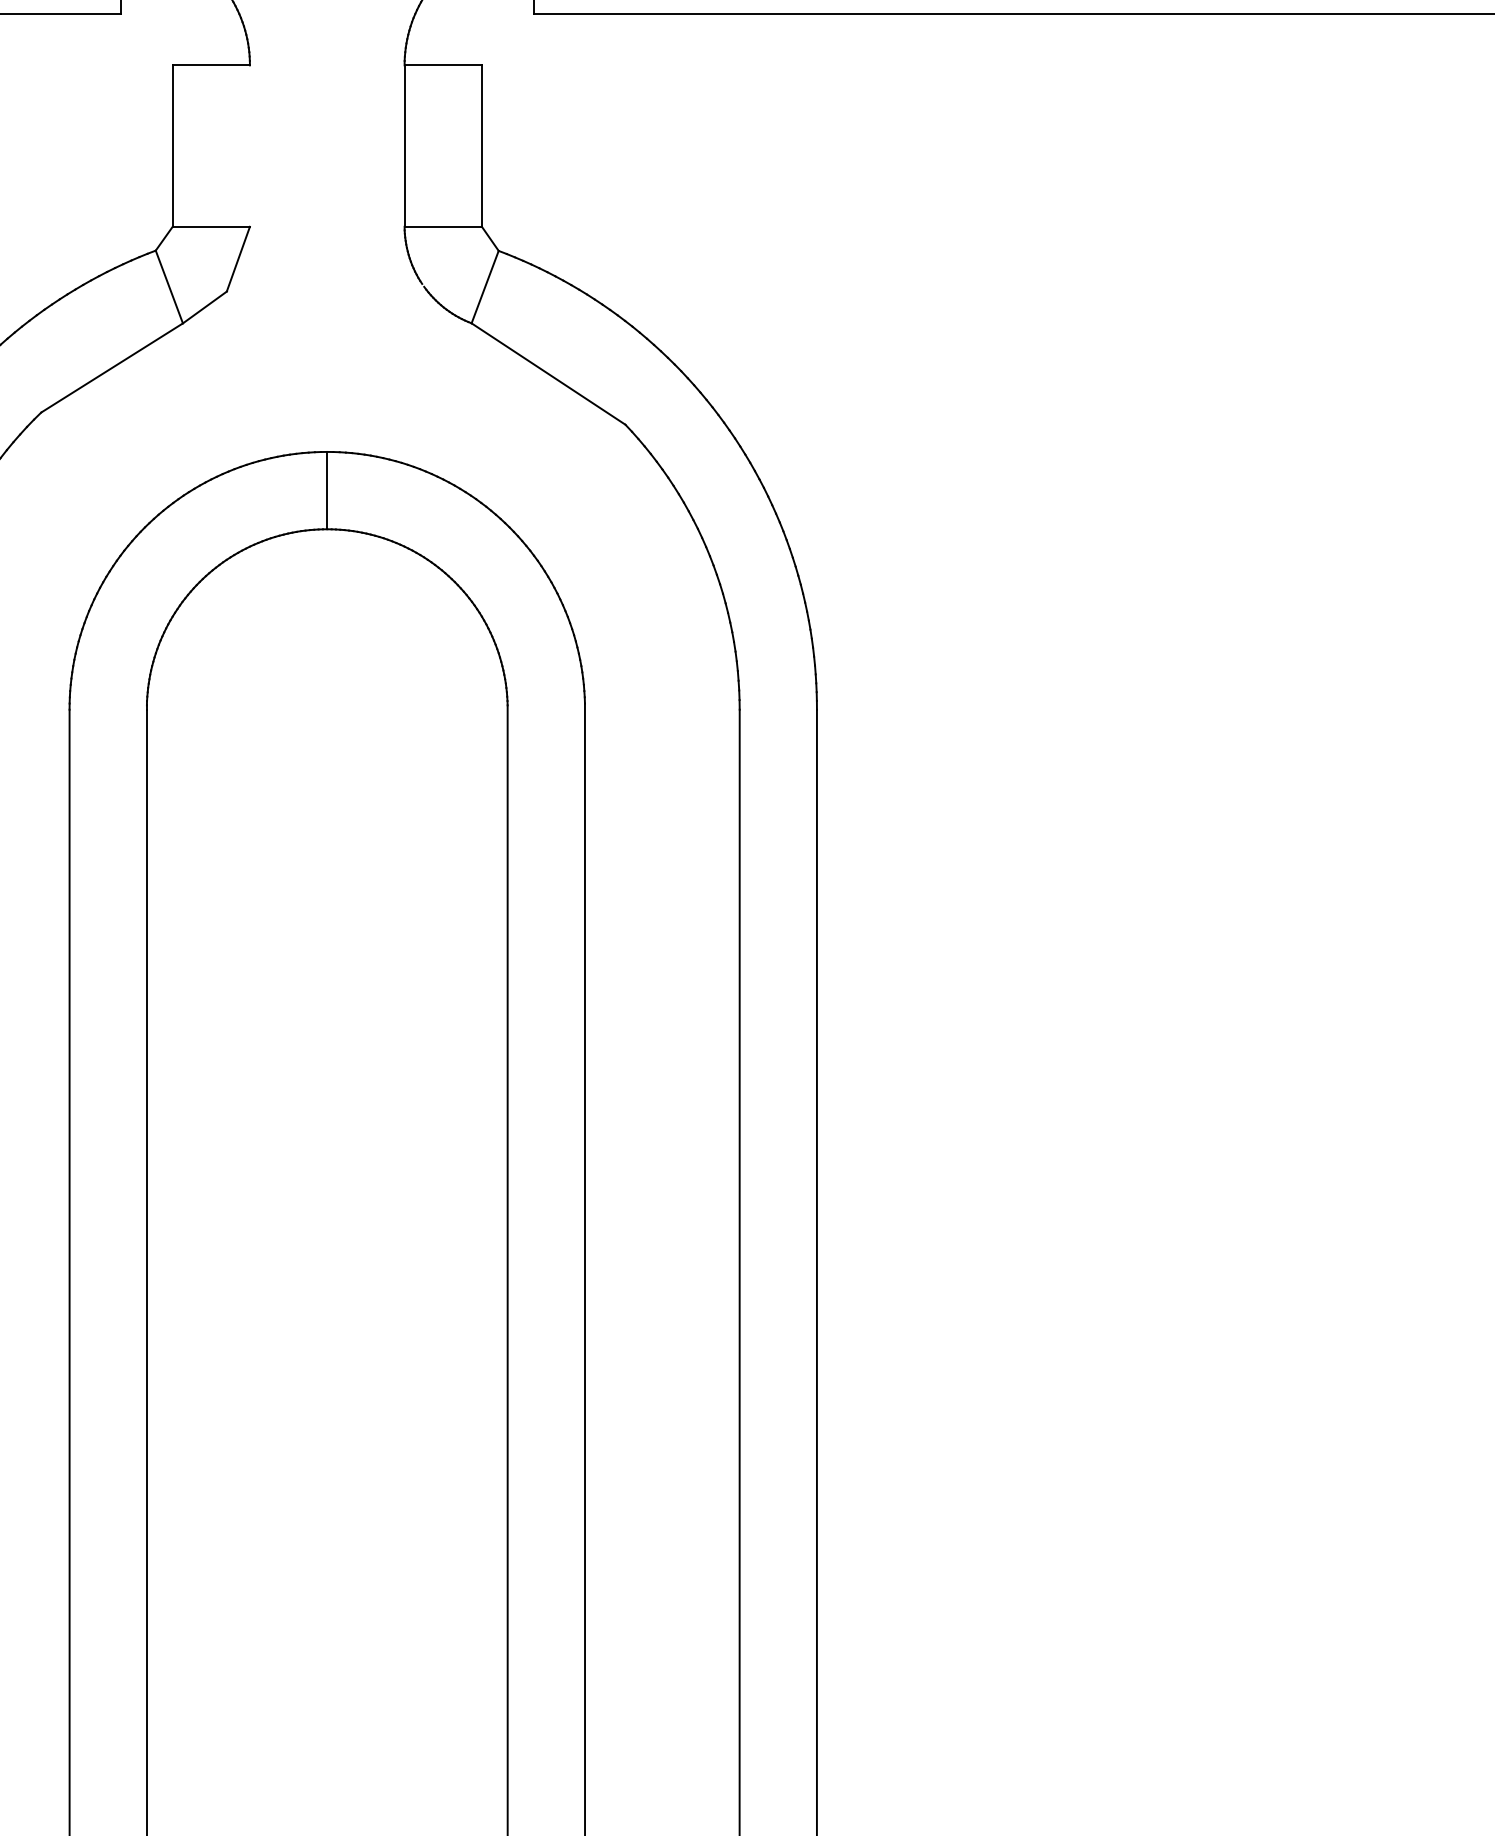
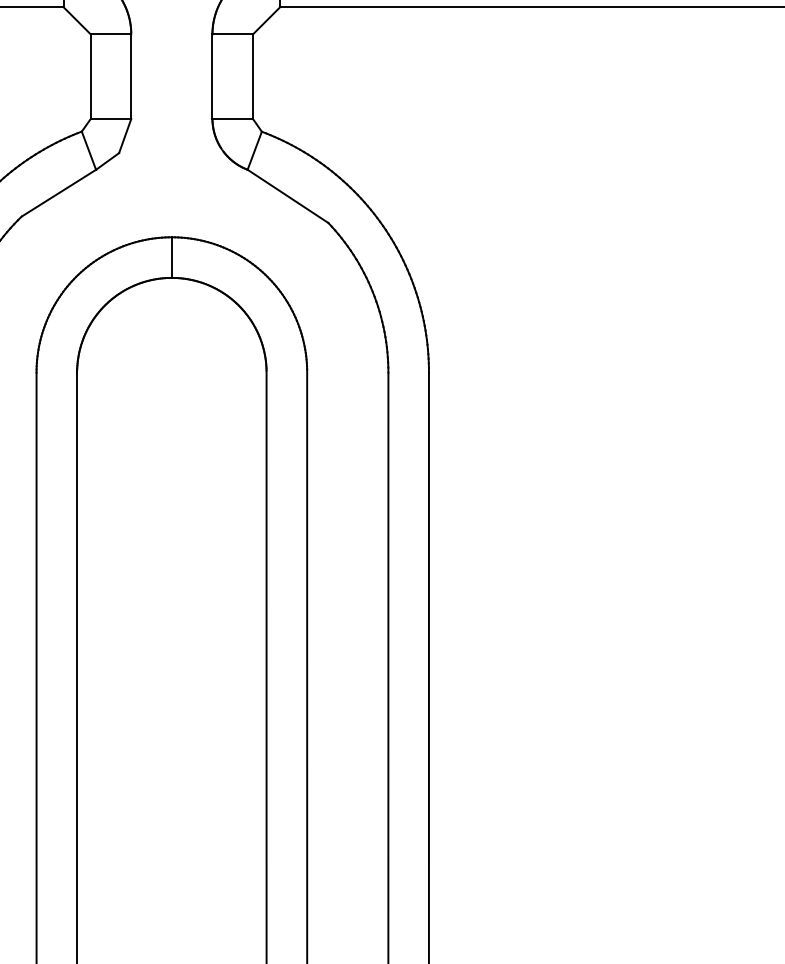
line: (145, 39) -> (76, 20), added
line: (507, 39) -> (266, 20), added
line: (250, 145) -> (131, 76), added

